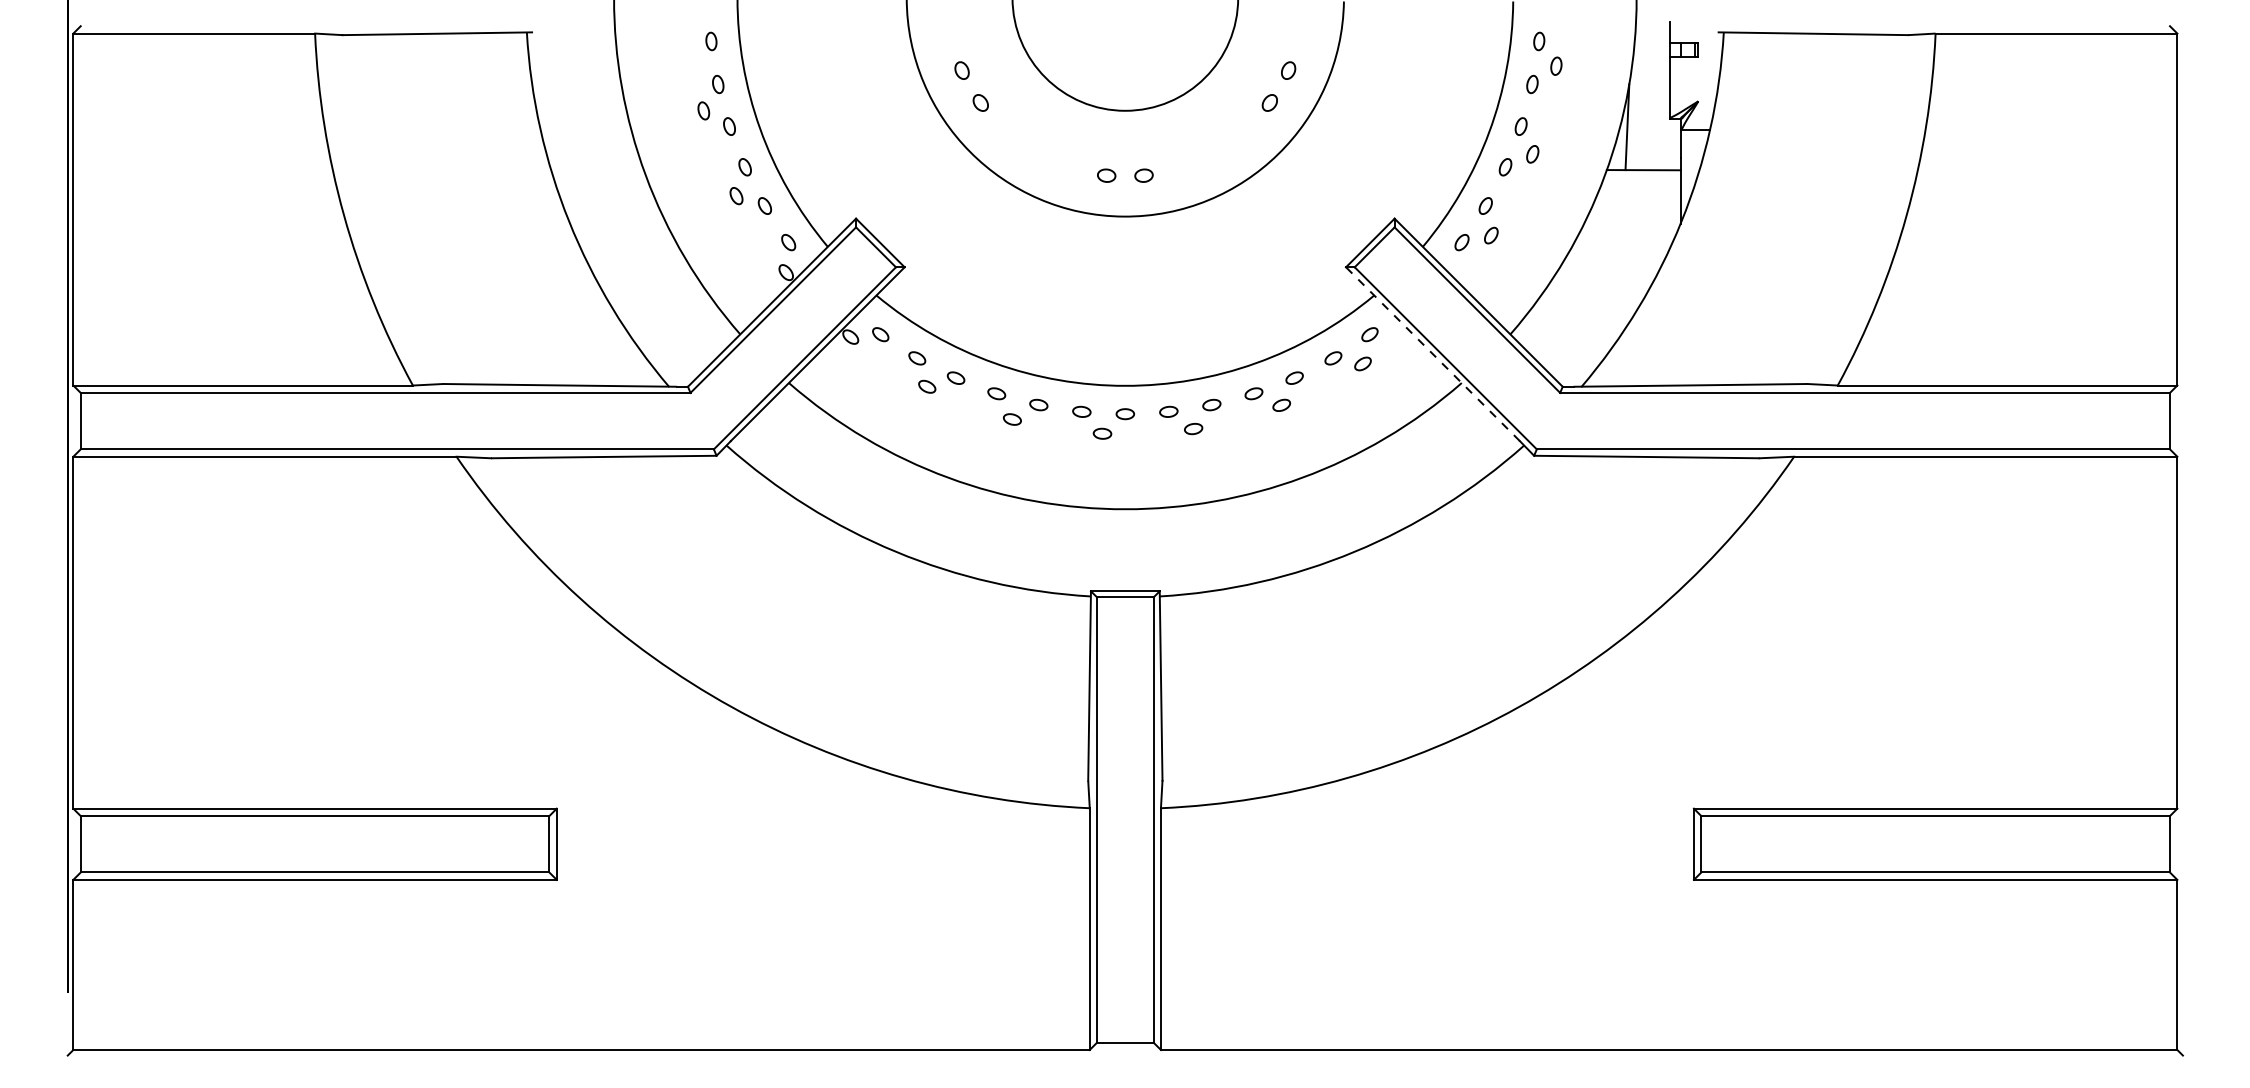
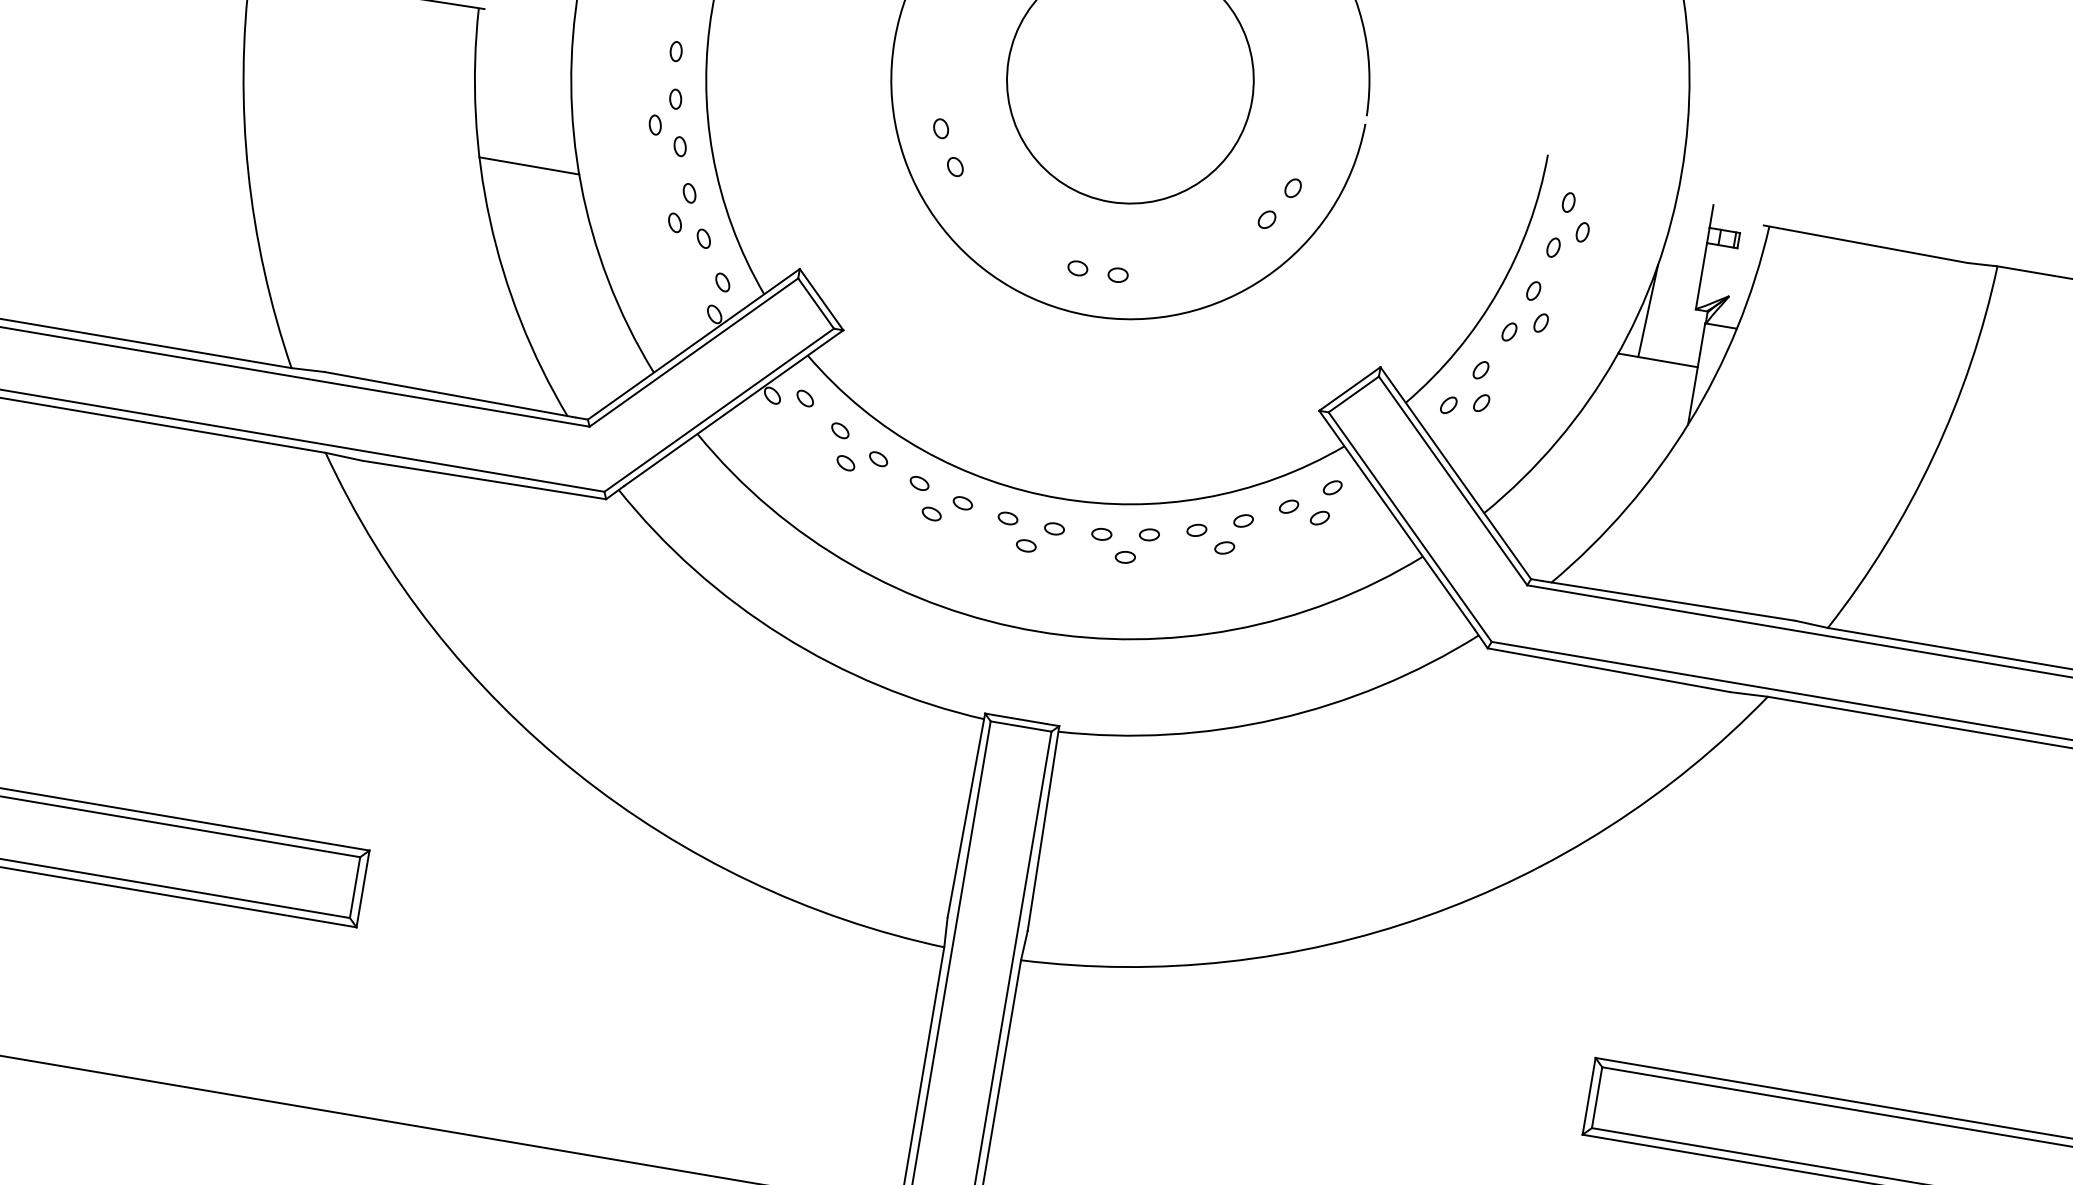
line: (596, 166) -> (529, 165), added
line: (1432, 354) -> (1396, 520), dashed -> solid

